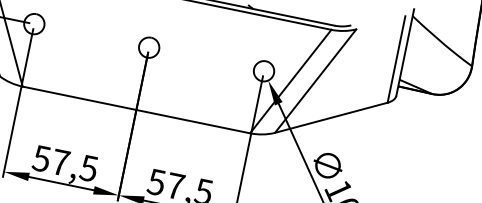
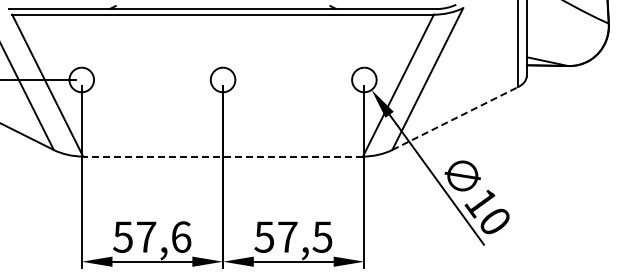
line: (136, 109) -> (223, 156), solid -> dashed
line: (331, 117) -> (455, 118), solid -> dashed
text: (89, 167) -> (181, 236), 57,5 -> 57,6

